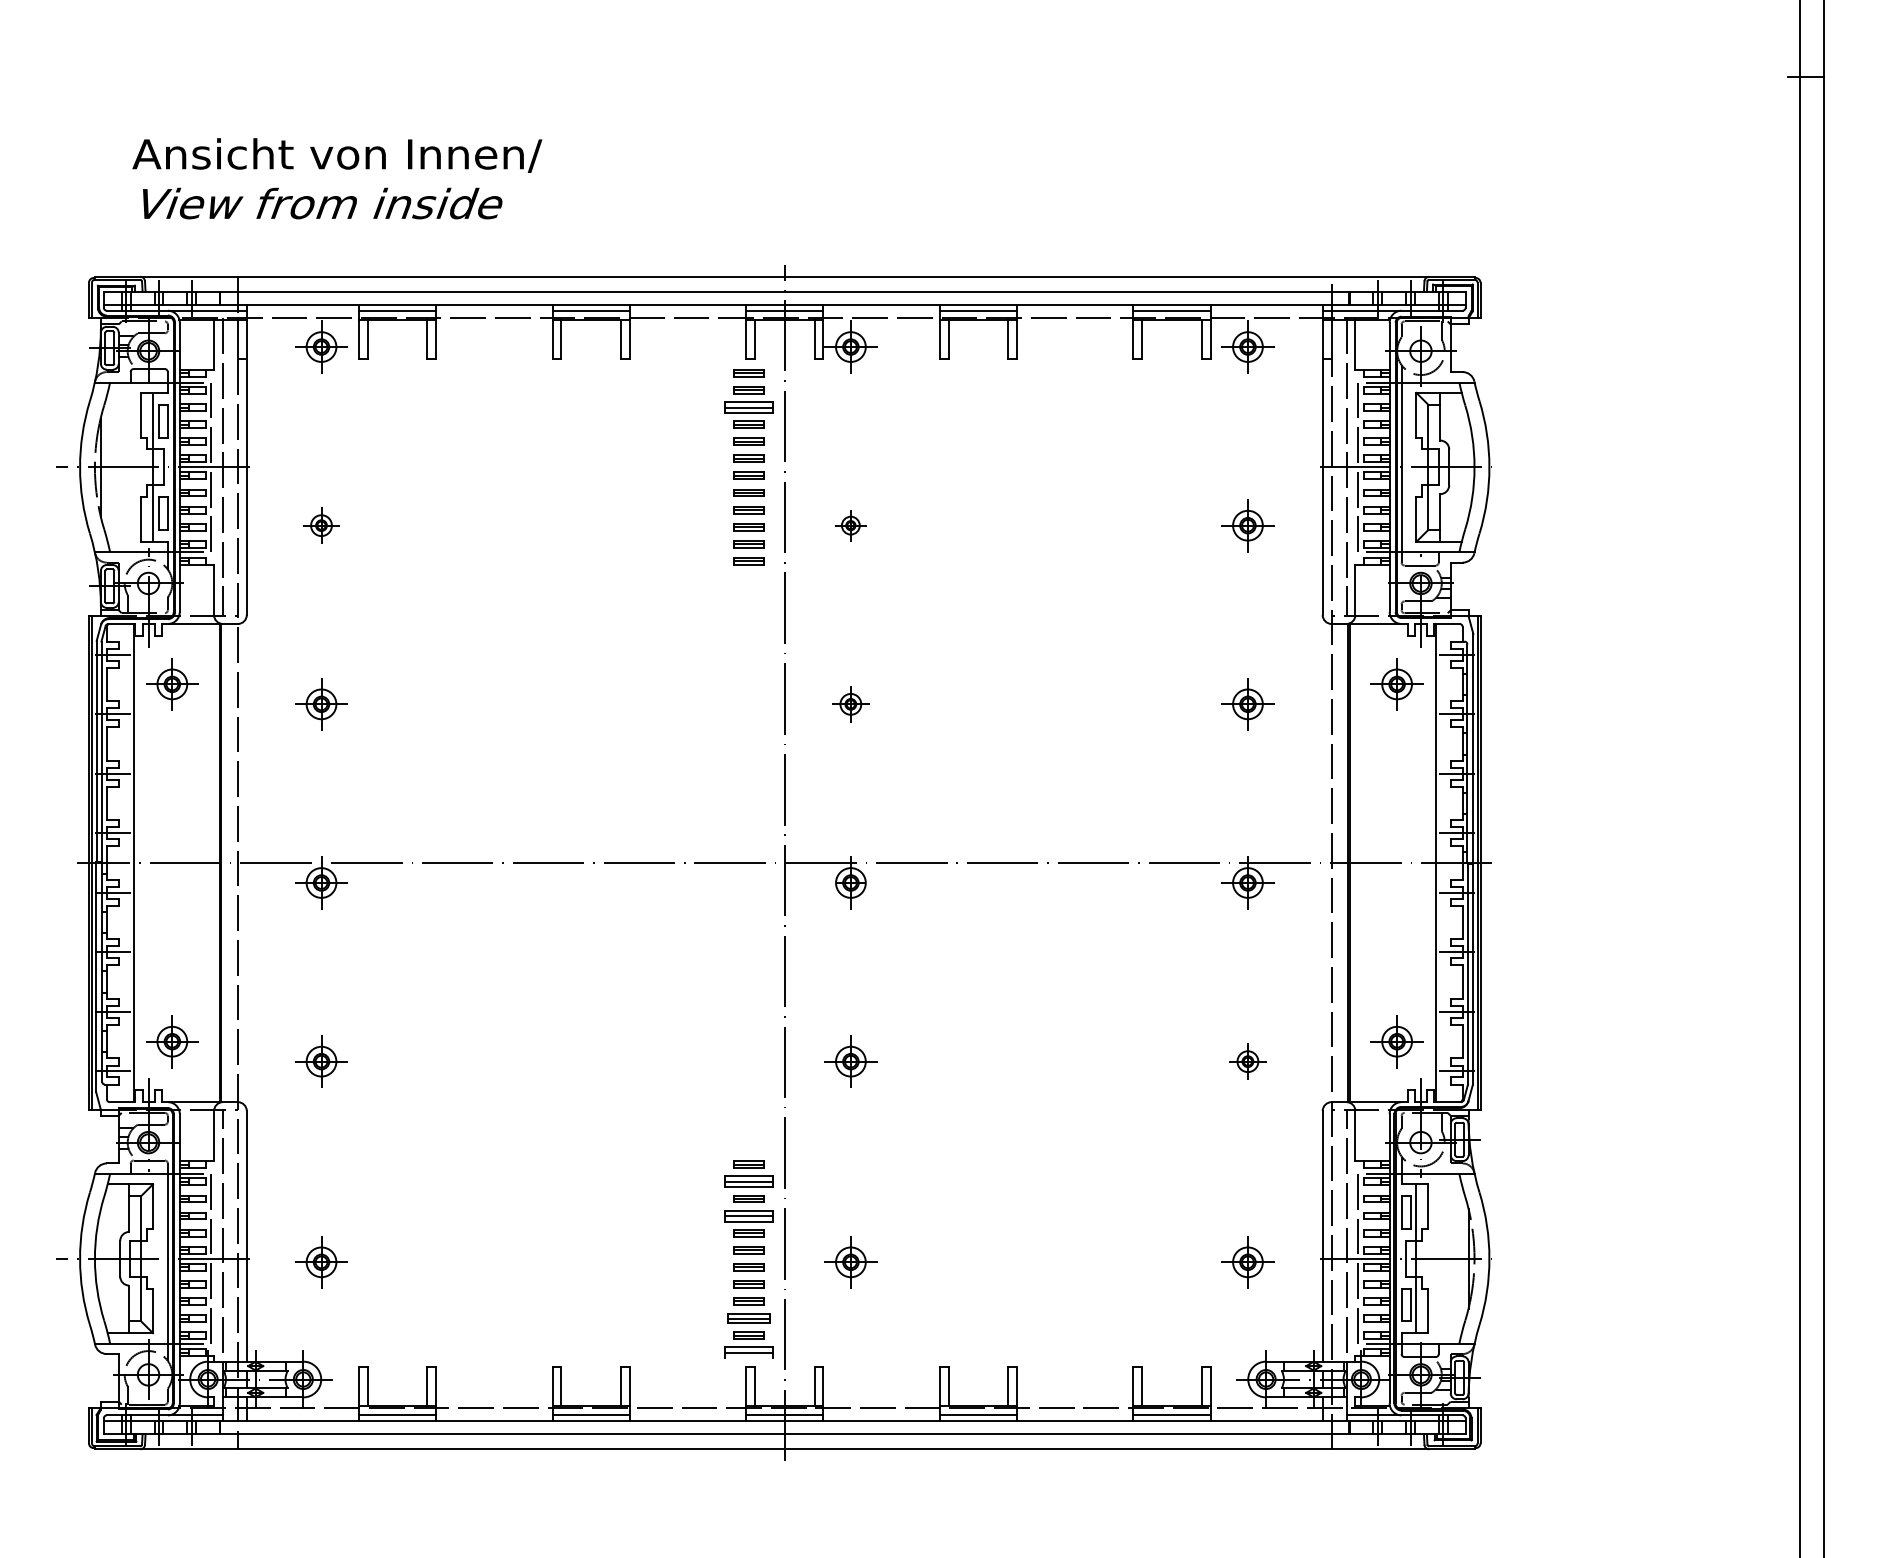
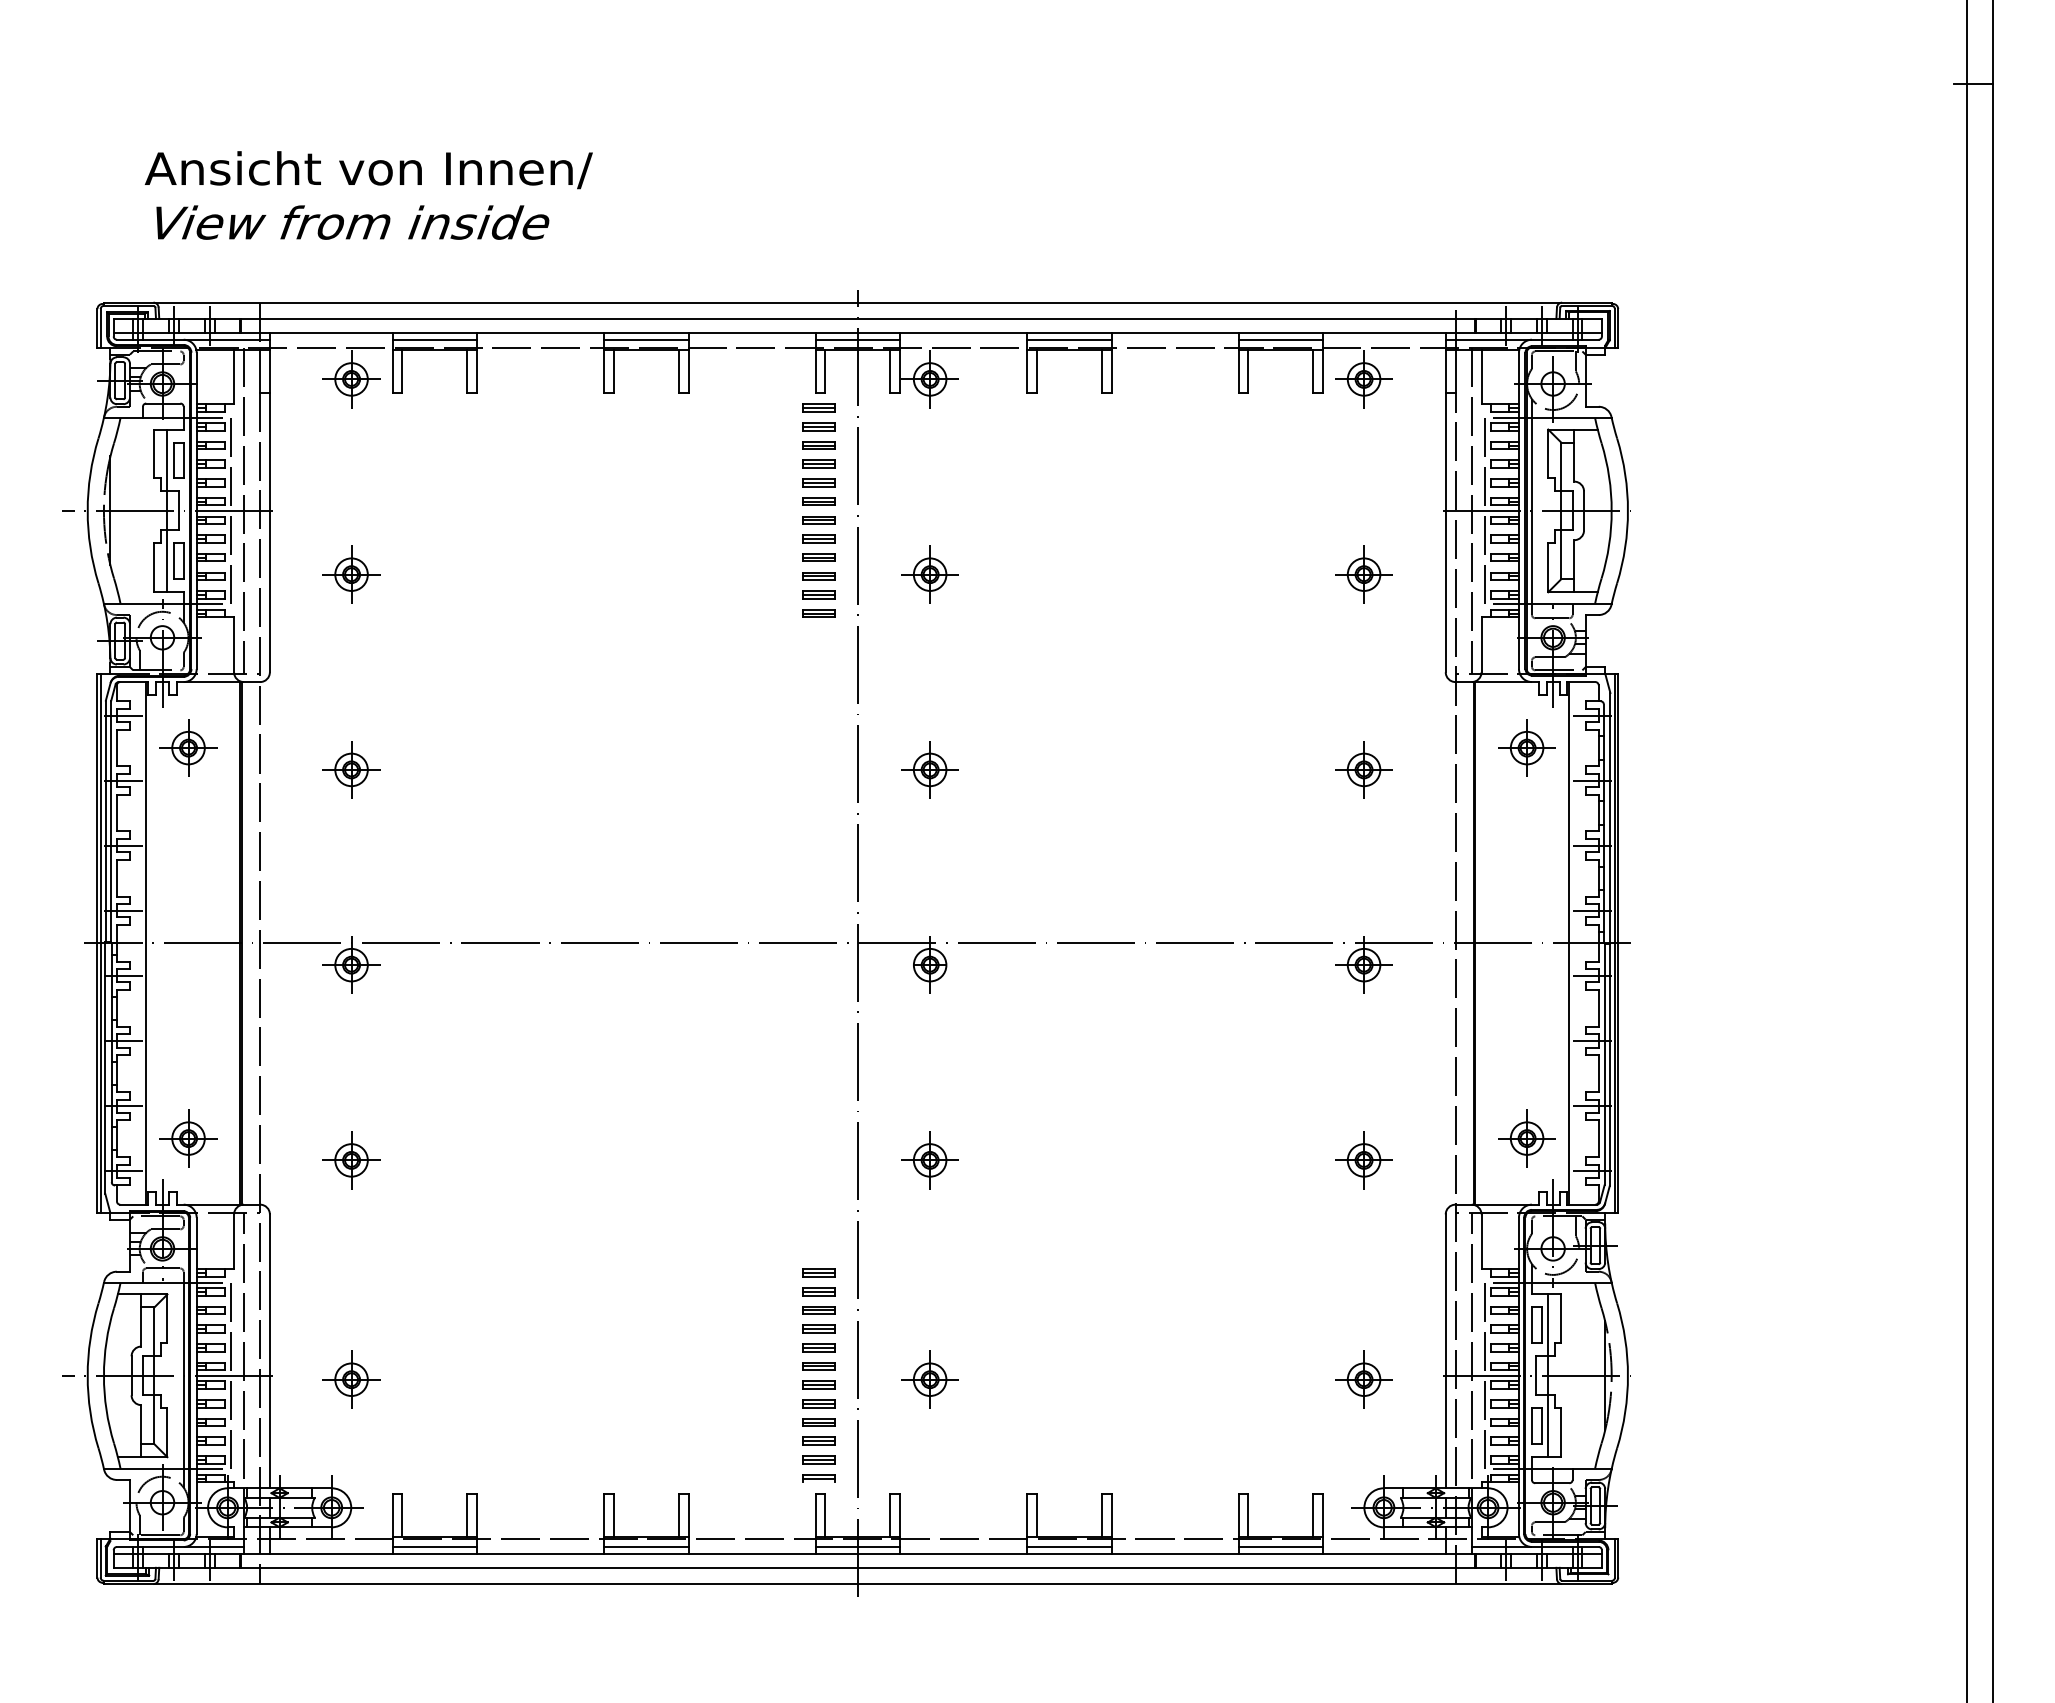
part: (748, 407) -> (818, 445), size x0.62
part: (321, 525) -> (351, 574), size x1.43
part: (850, 525) -> (929, 574), size x1.67
part: (850, 703) -> (929, 769), size x1.43
part: (1247, 1061) -> (1363, 1160), size x1.43
part: (748, 1181) -> (818, 1291), size x0.62
part: (748, 1215) -> (818, 1328), size x0.62
part: (748, 1317) -> (818, 1440), size x0.71
part: (748, 1352) -> (818, 1478), size x0.62

